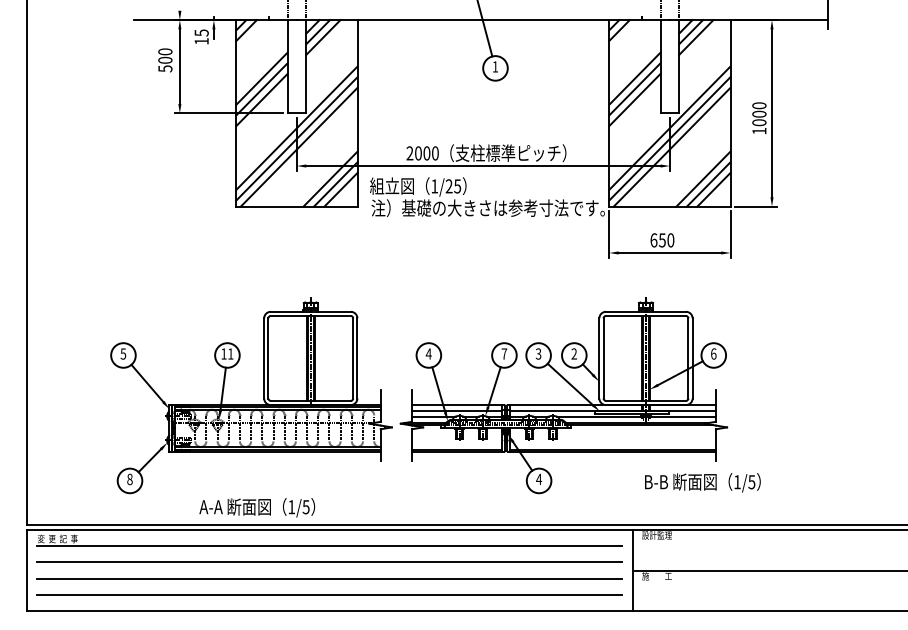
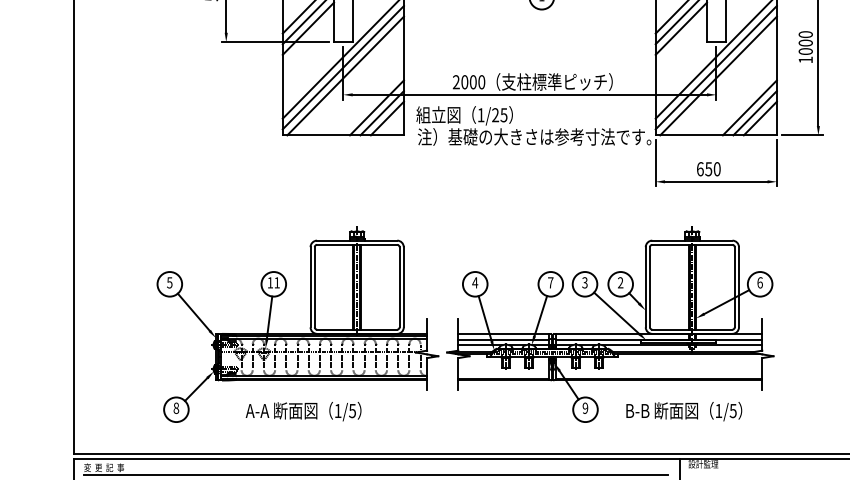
text: (539, 479) -> (585, 408), 4 -> 9
text: (702, 482) -> (683, 411), moved
text: (257, 507) -> (303, 411), moved

